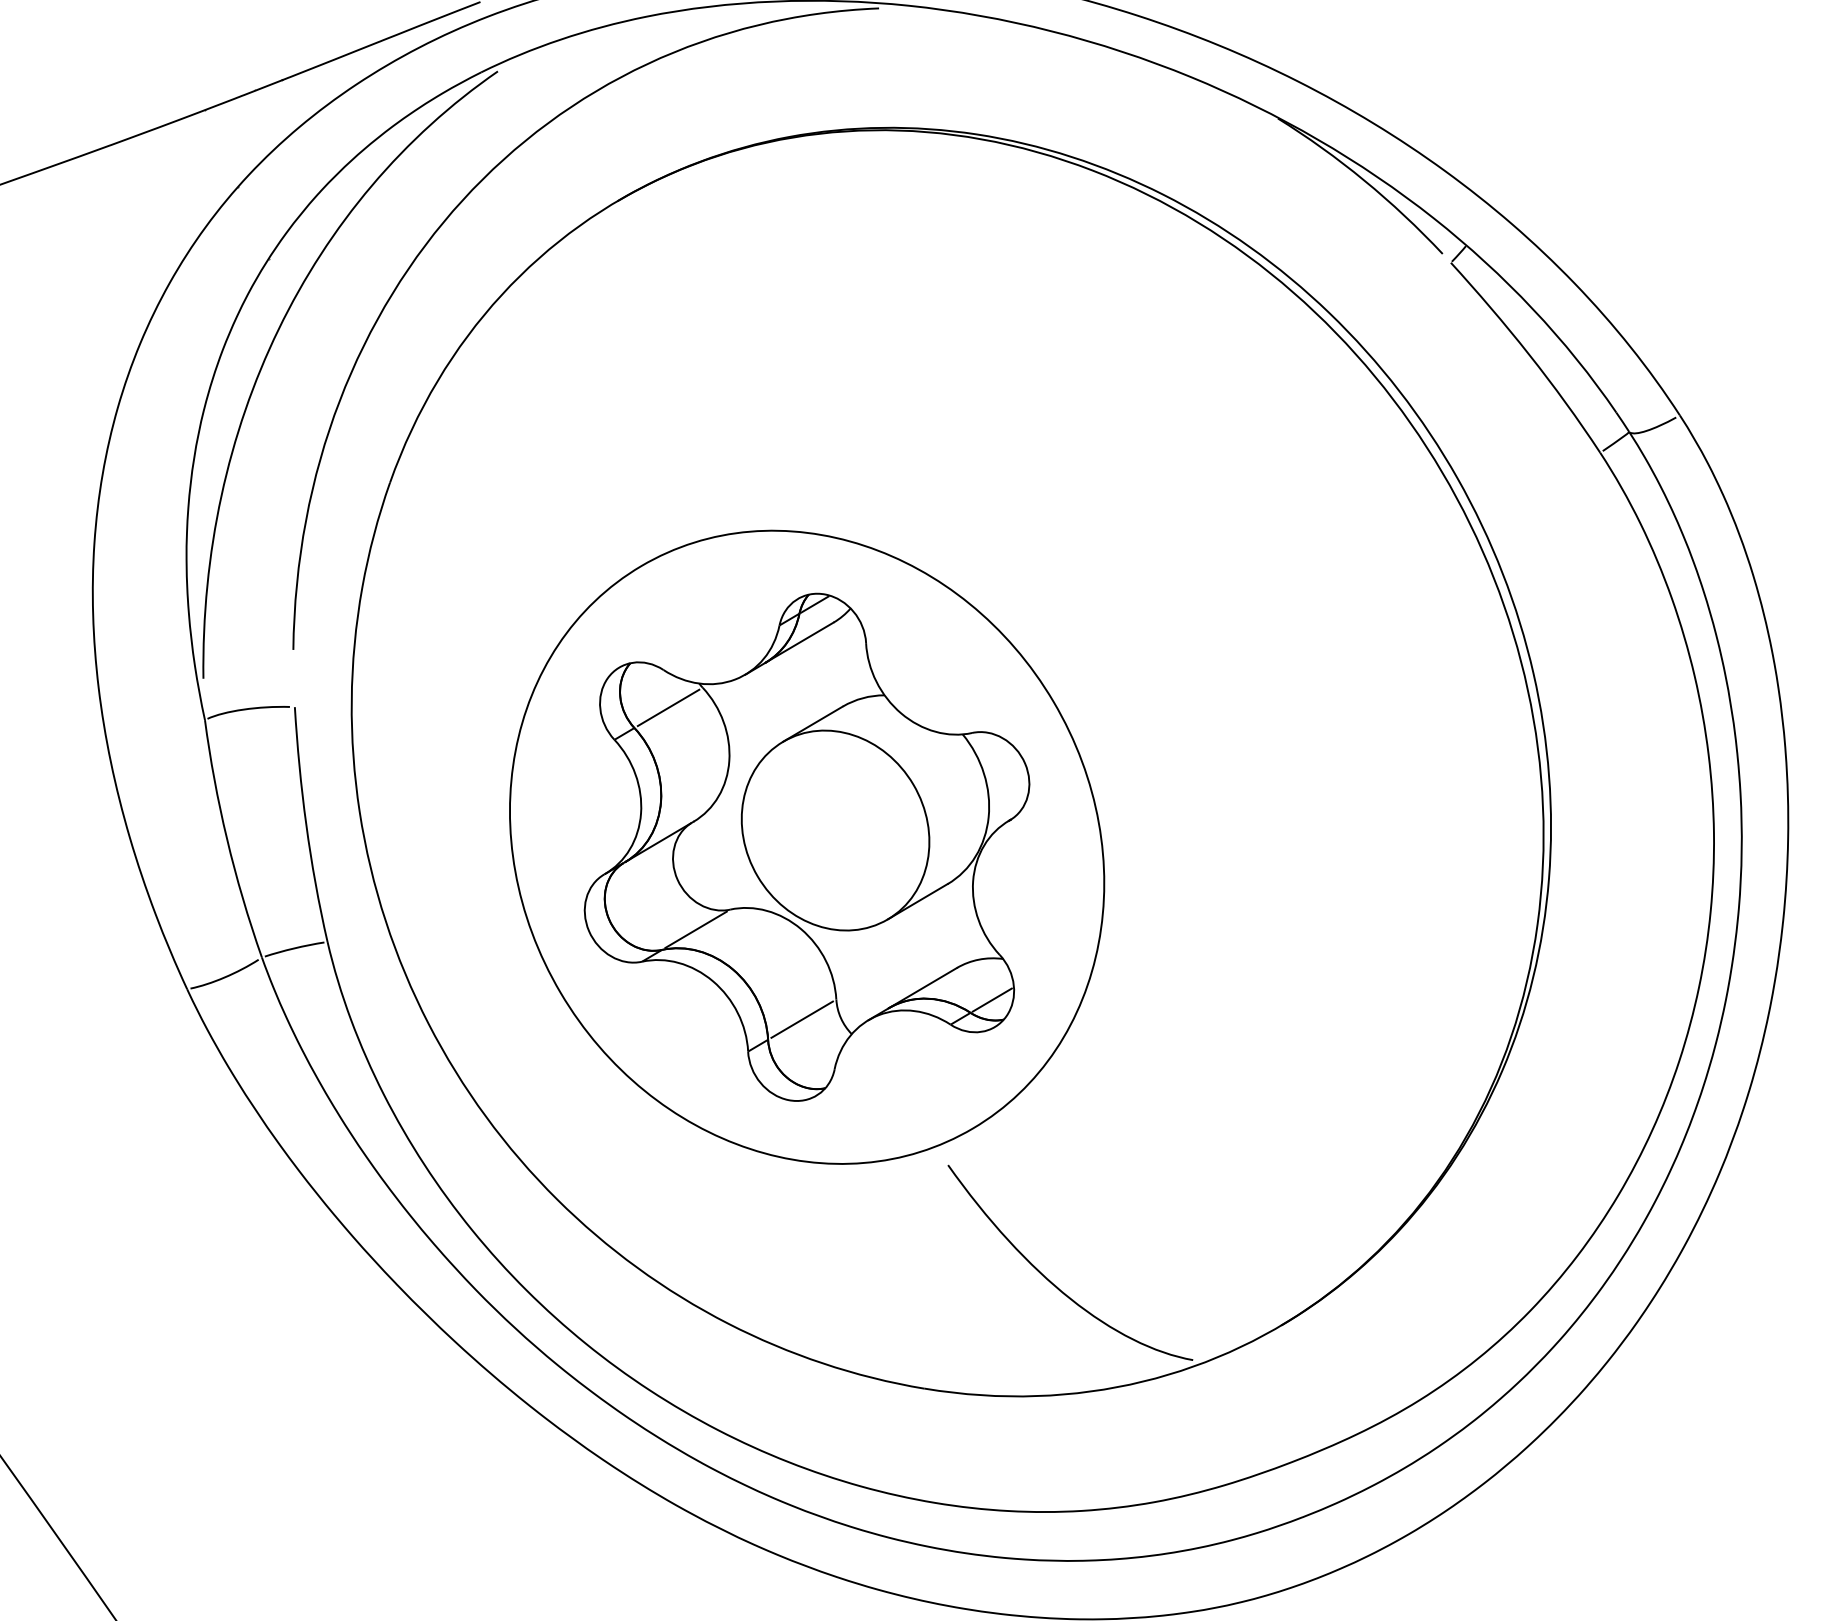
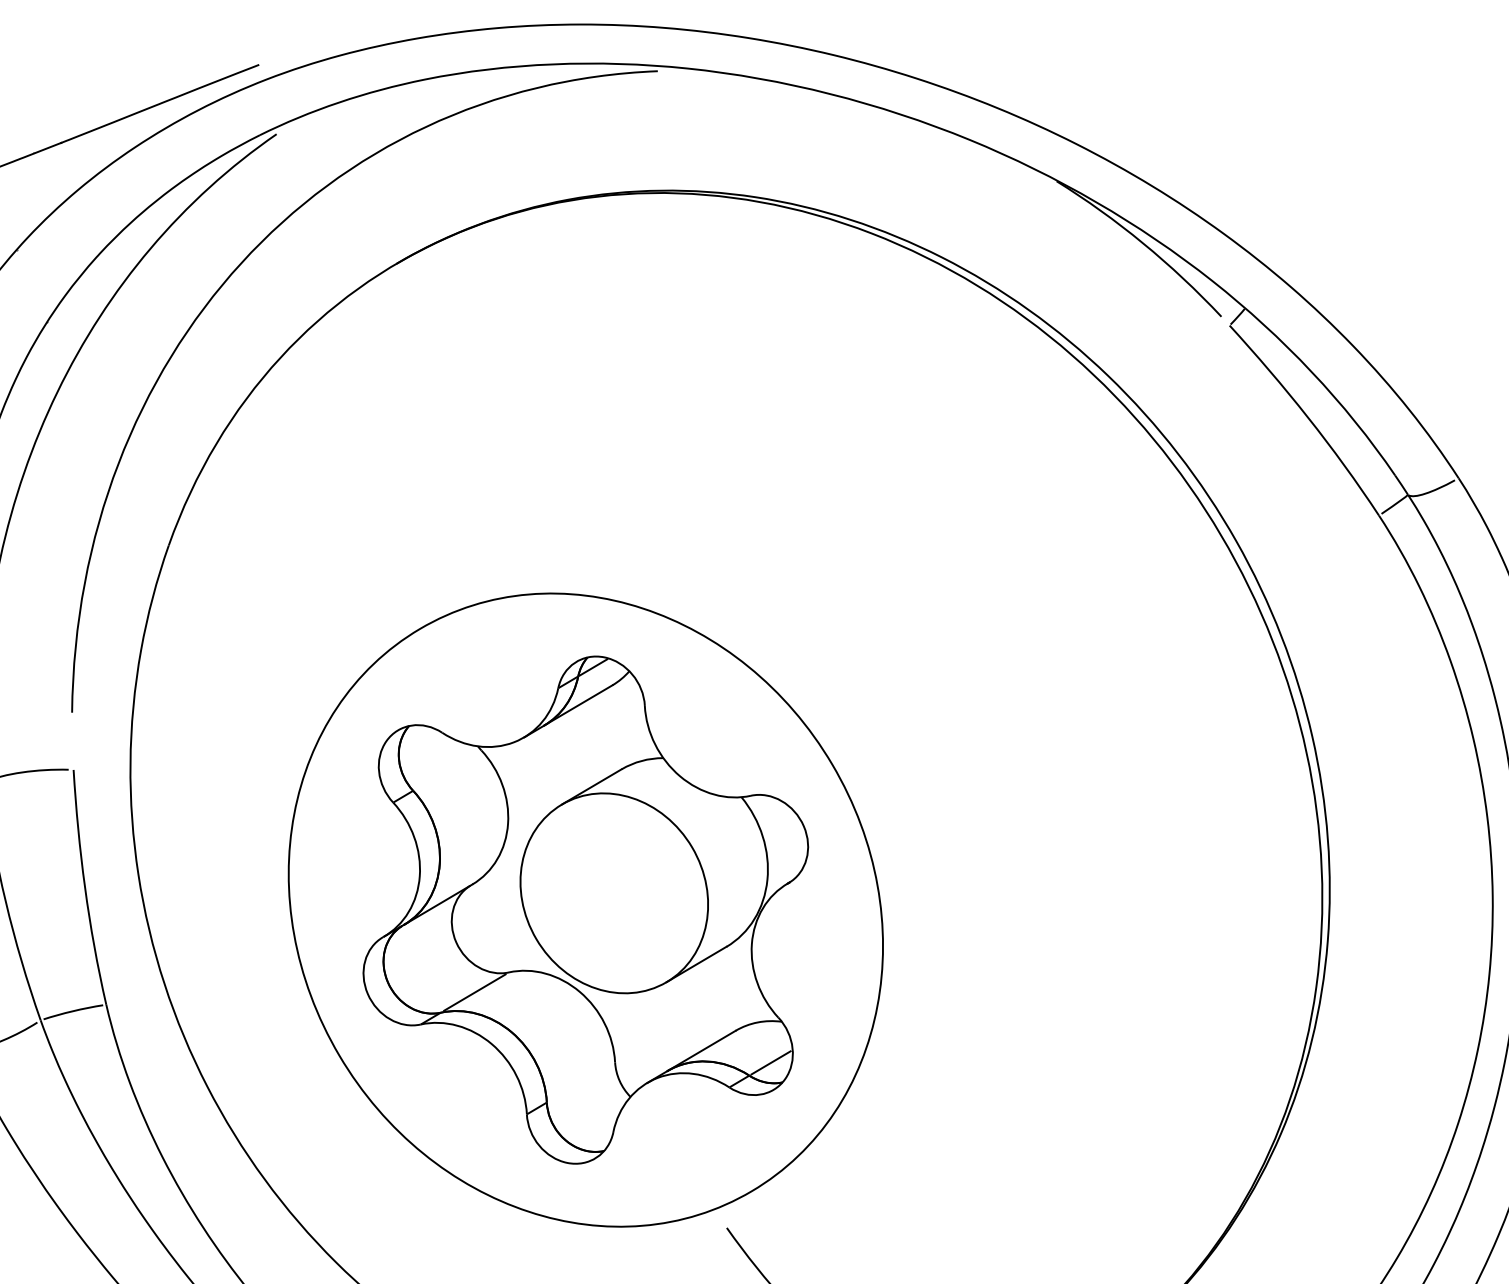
line: (668, 707) -> (447, 770), removed
line: (801, 1019) -> (580, 1082), removed

